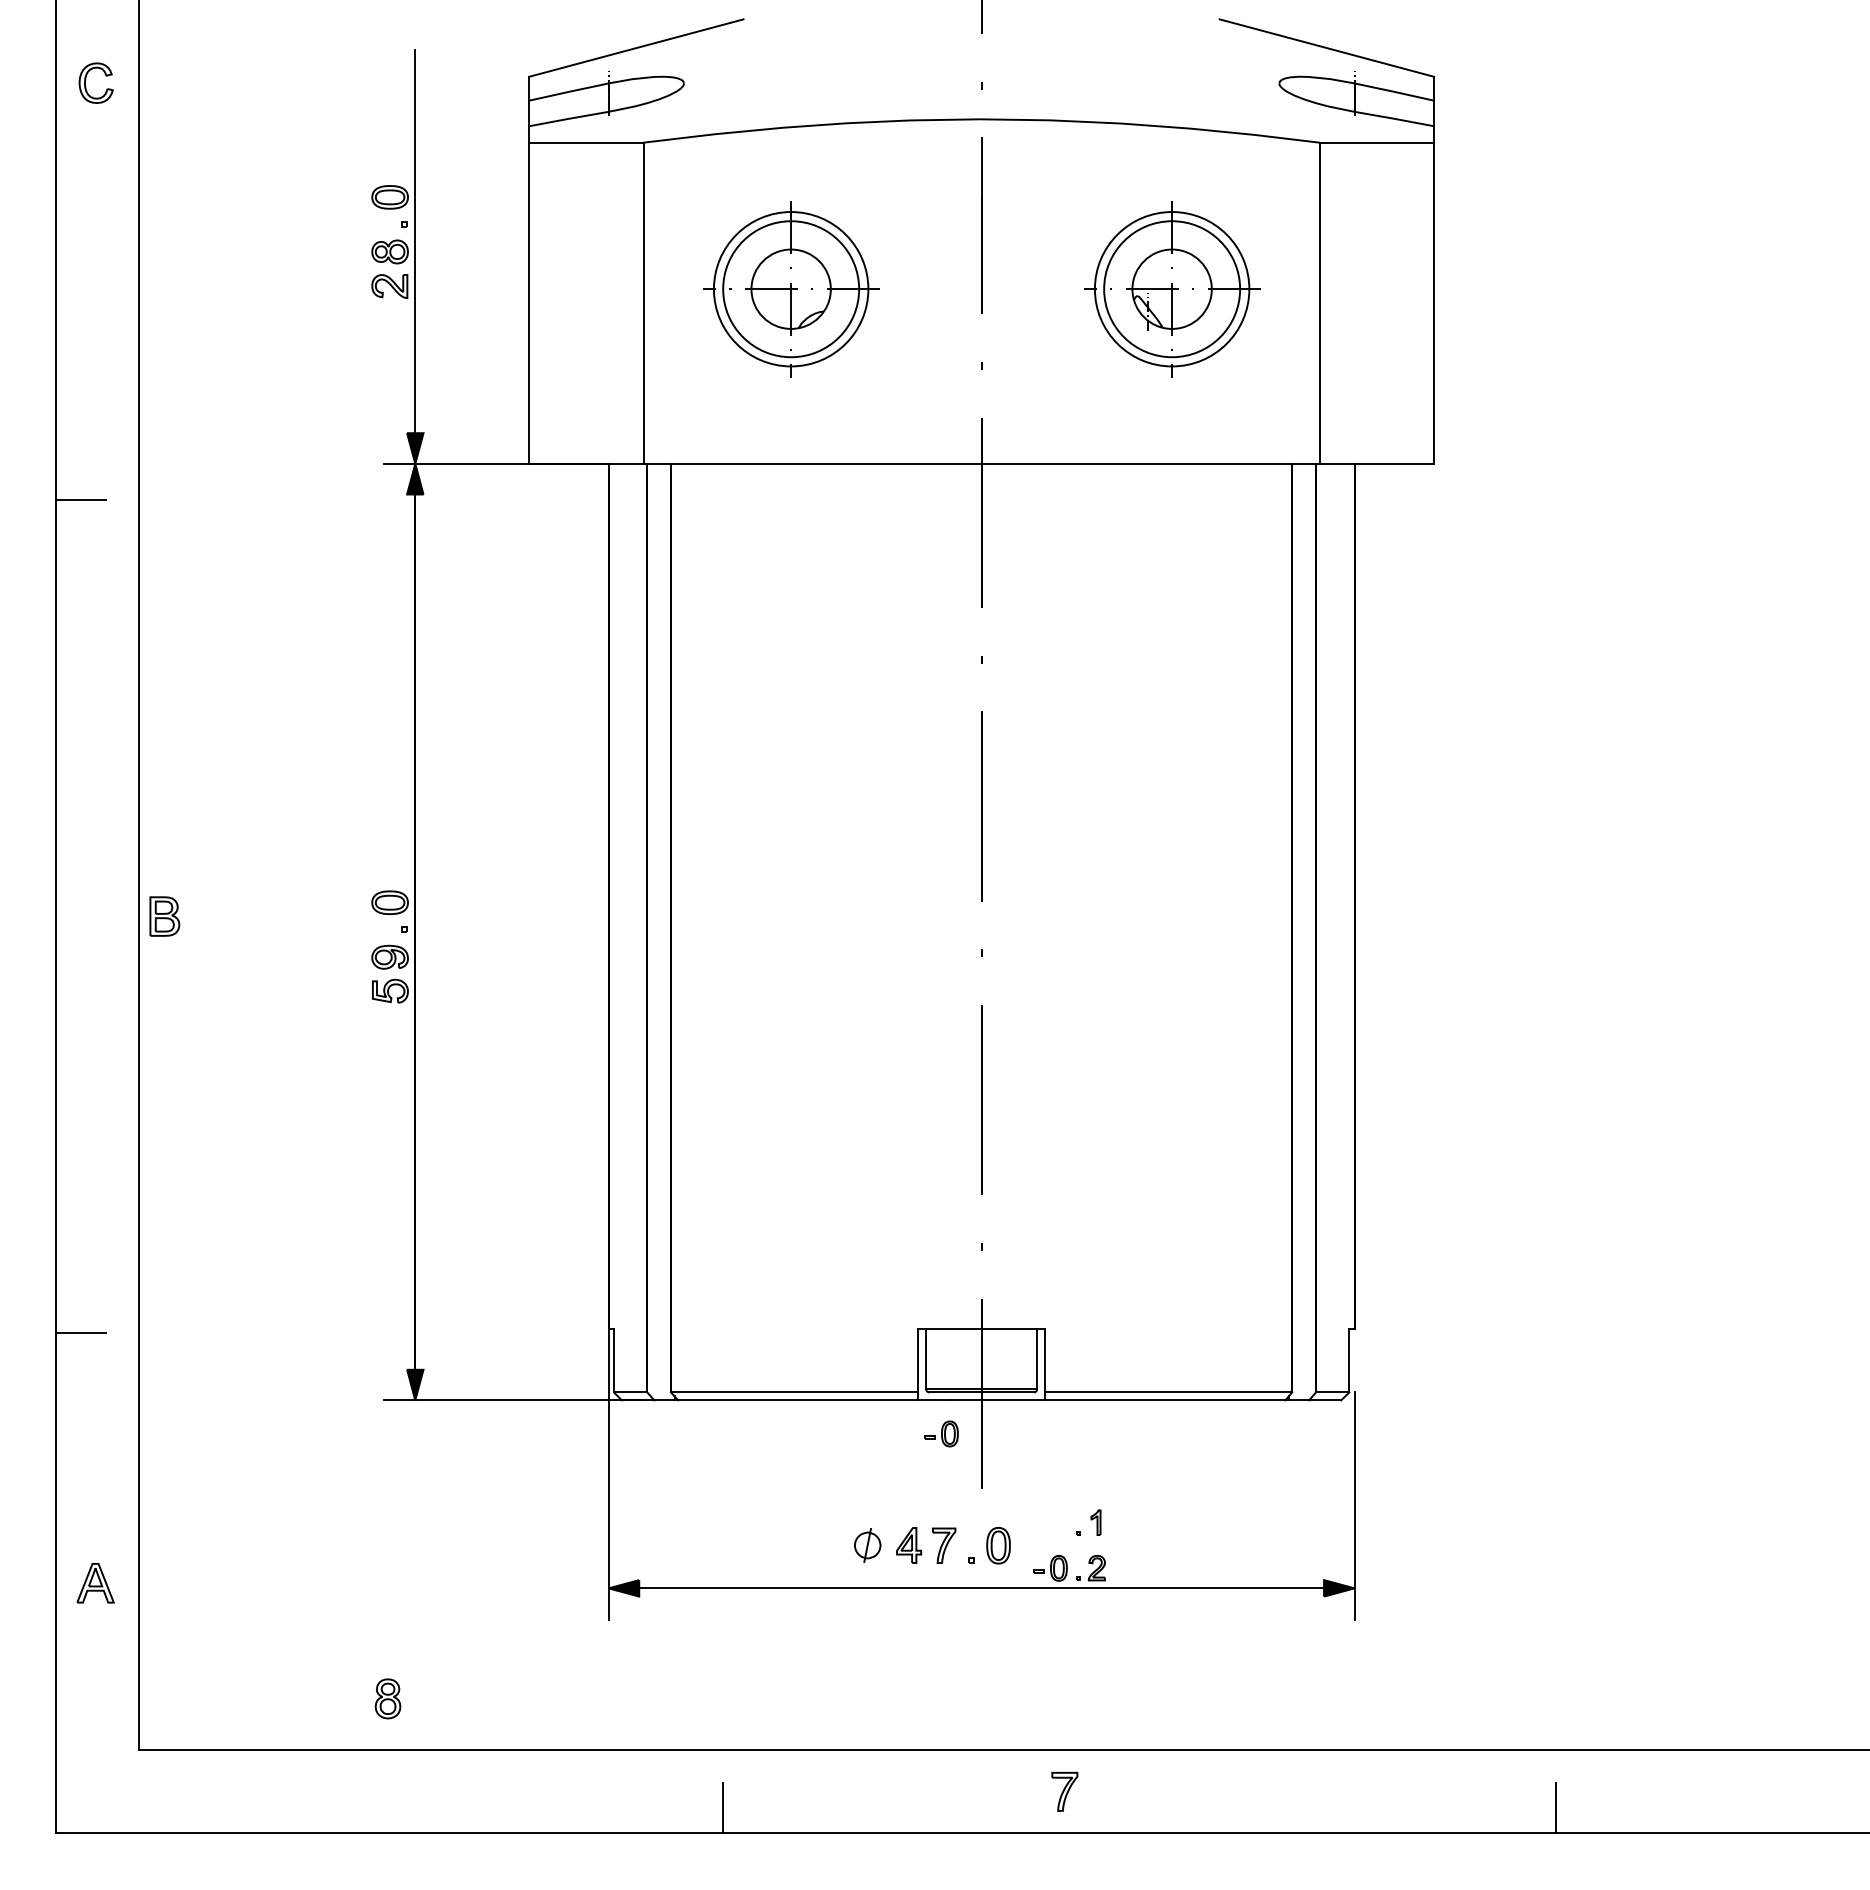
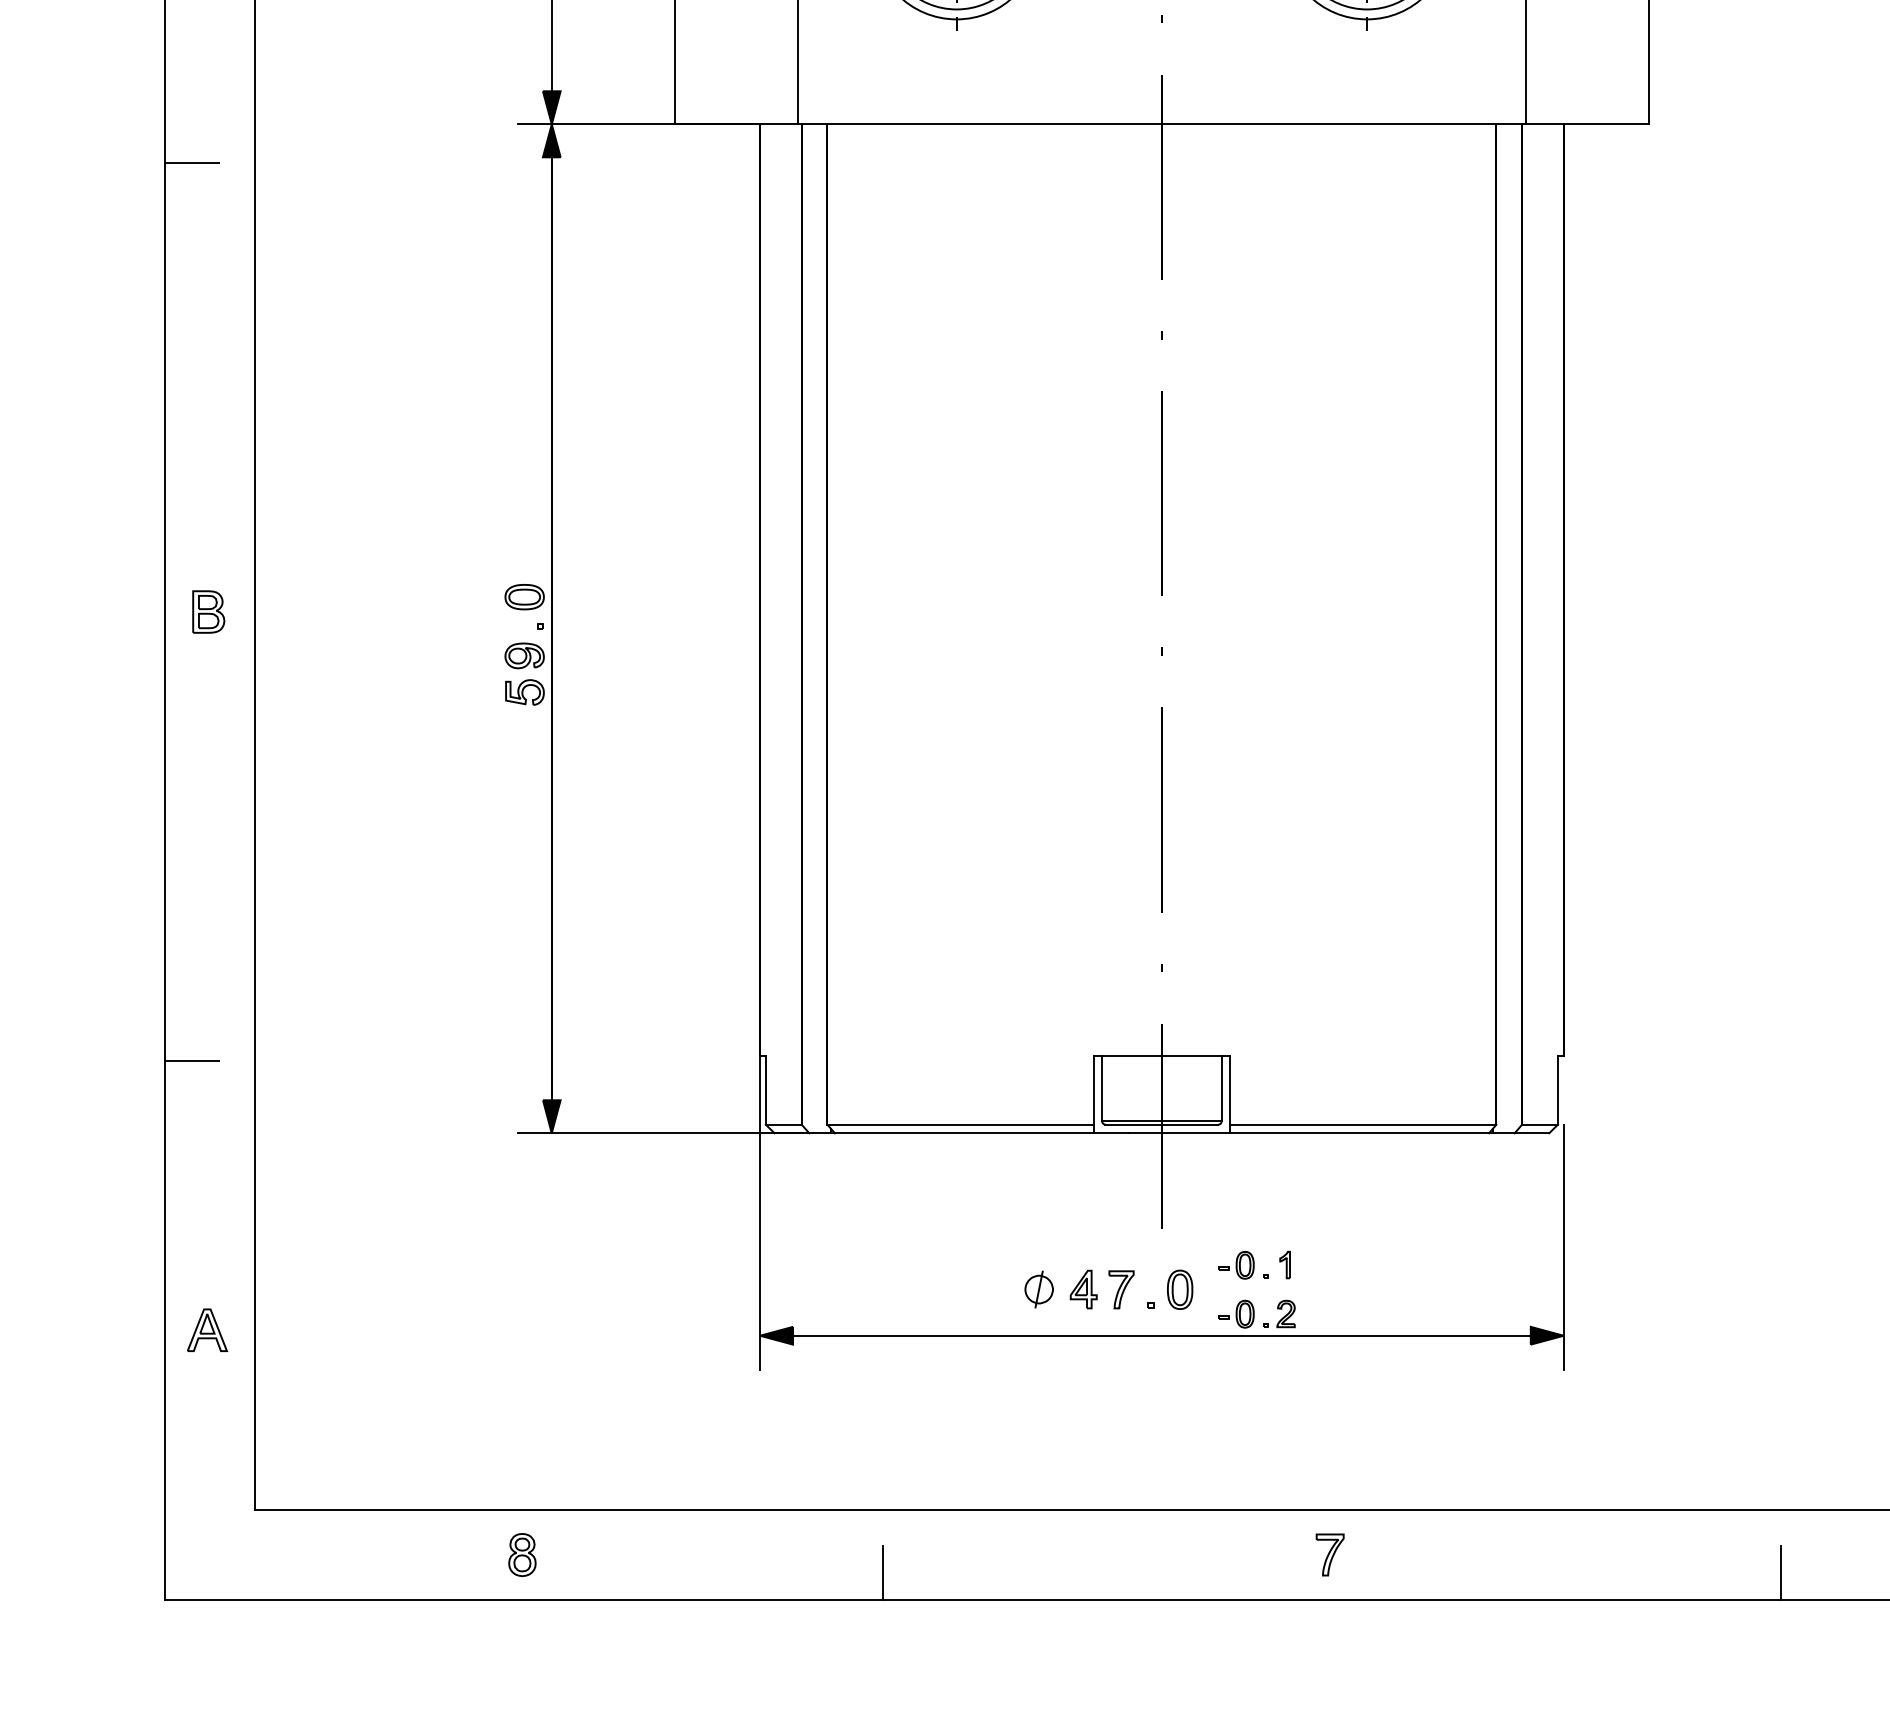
part: (164, 916) -> (208, 611), moved
part: (941, 1433) -> (1236, 1264), moved
part: (387, 1698) -> (521, 1554), moved
part: (1064, 1791) -> (1329, 1554), moved

